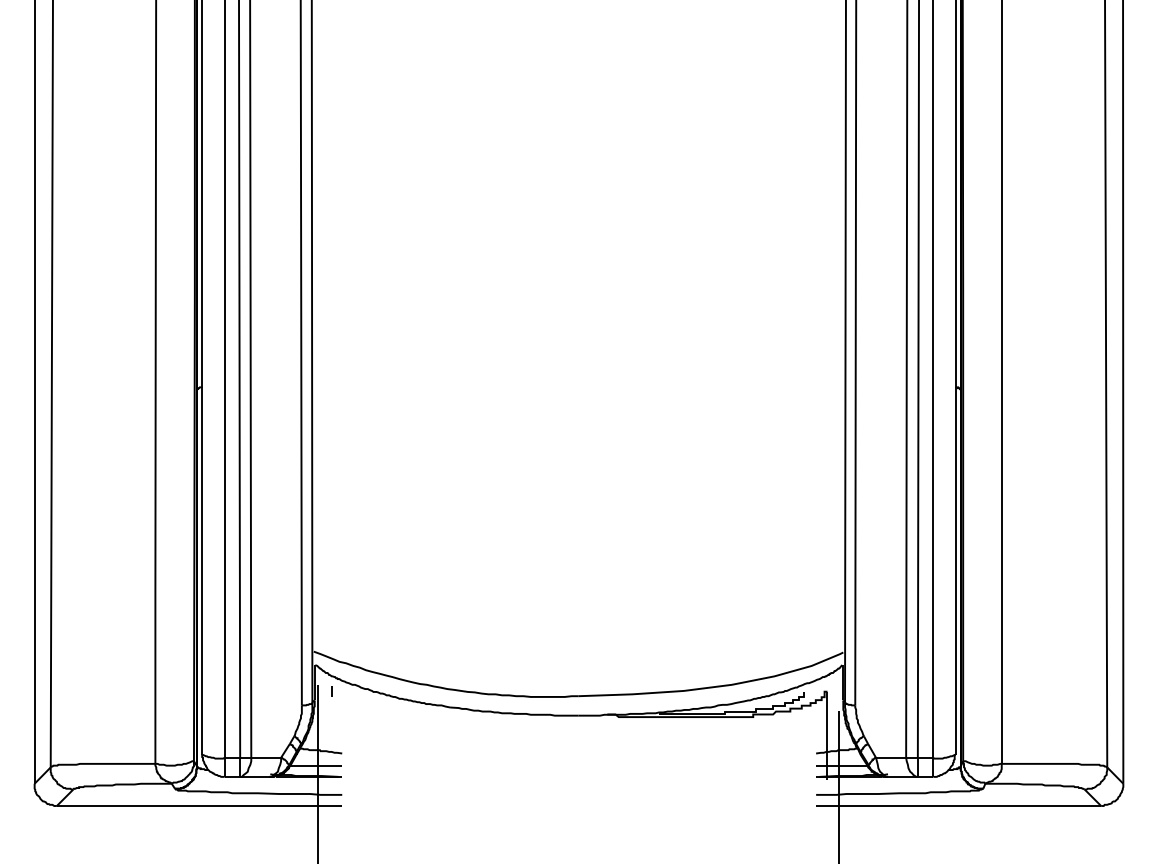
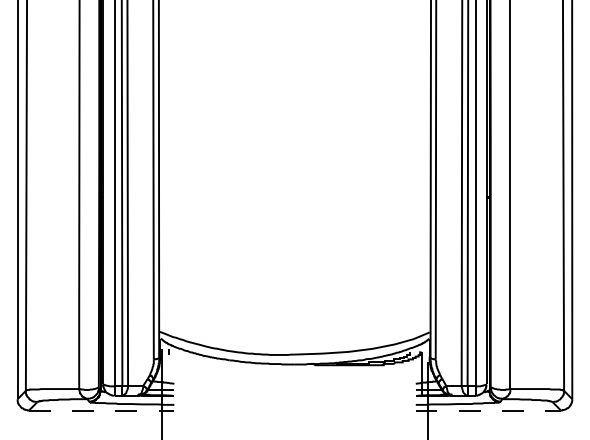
line: (199, 805) -> (101, 410), solid -> dashed
line: (958, 805) -> (488, 410), solid -> dashed

